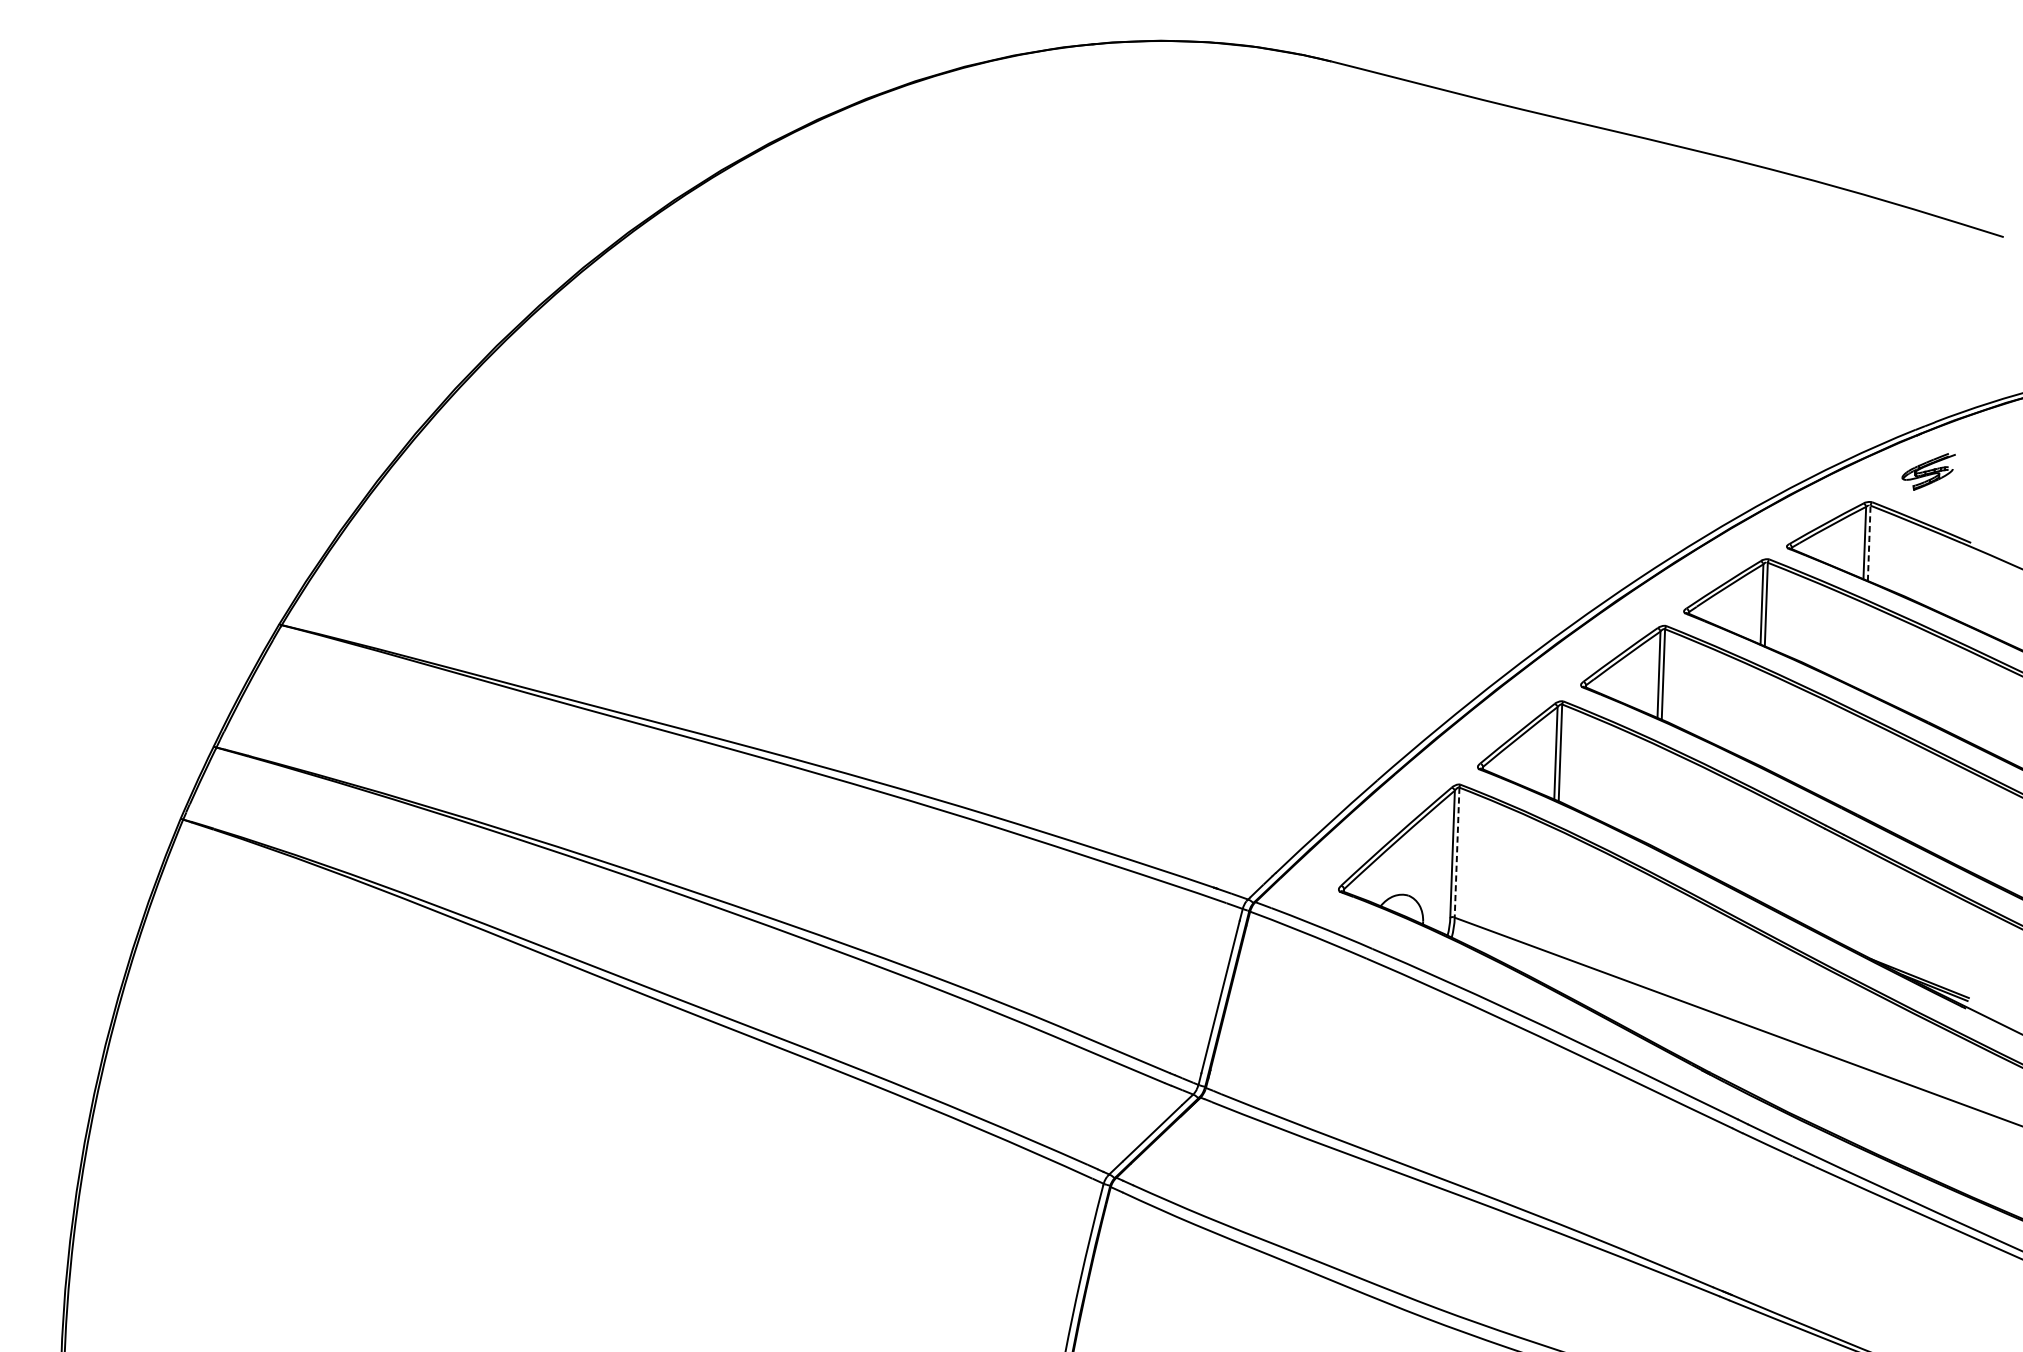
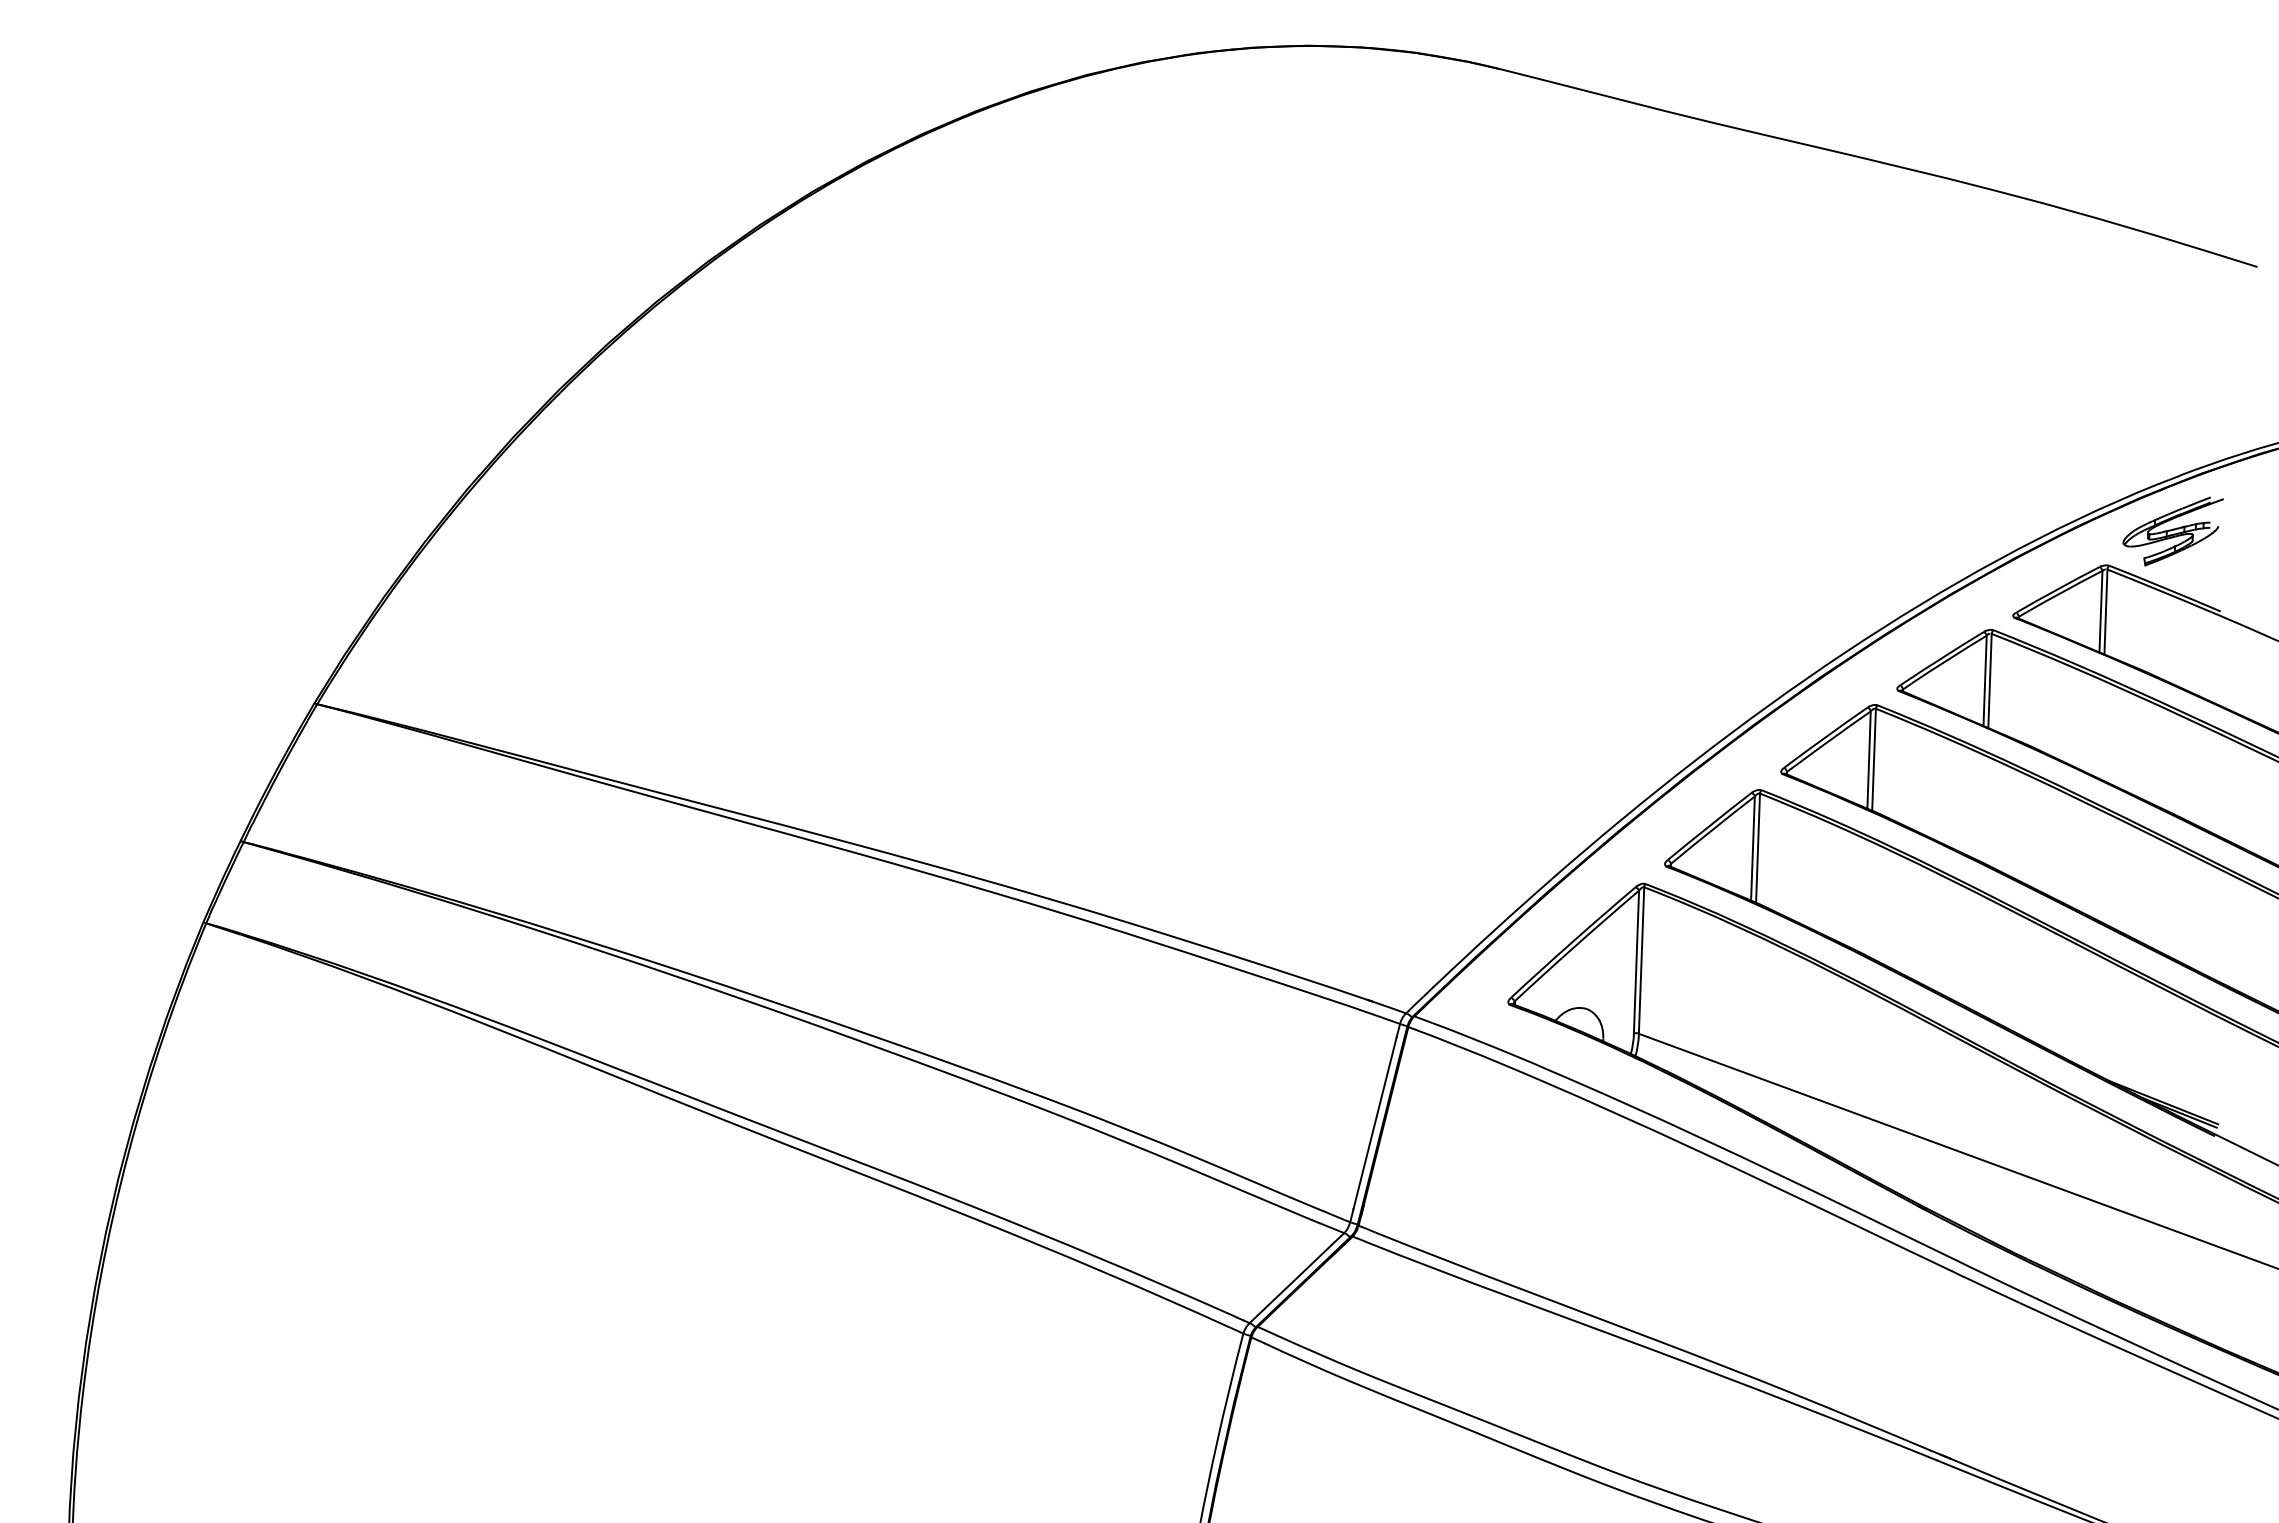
part: (1928, 471) -> (2172, 531), size x1.67
line: (1868, 543) -> (2105, 612), dashed -> solid
line: (1457, 853) -> (1641, 961), dashed -> solid

